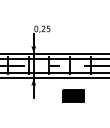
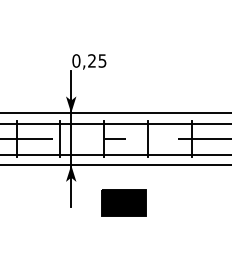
part: (73, 95) -> (123, 201), moved

